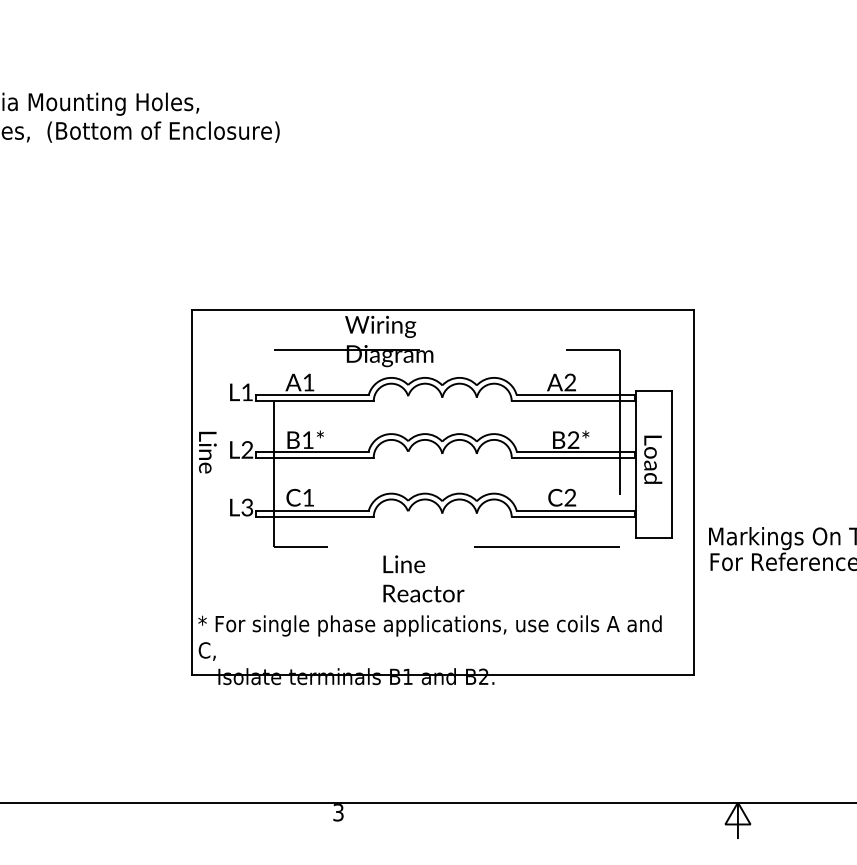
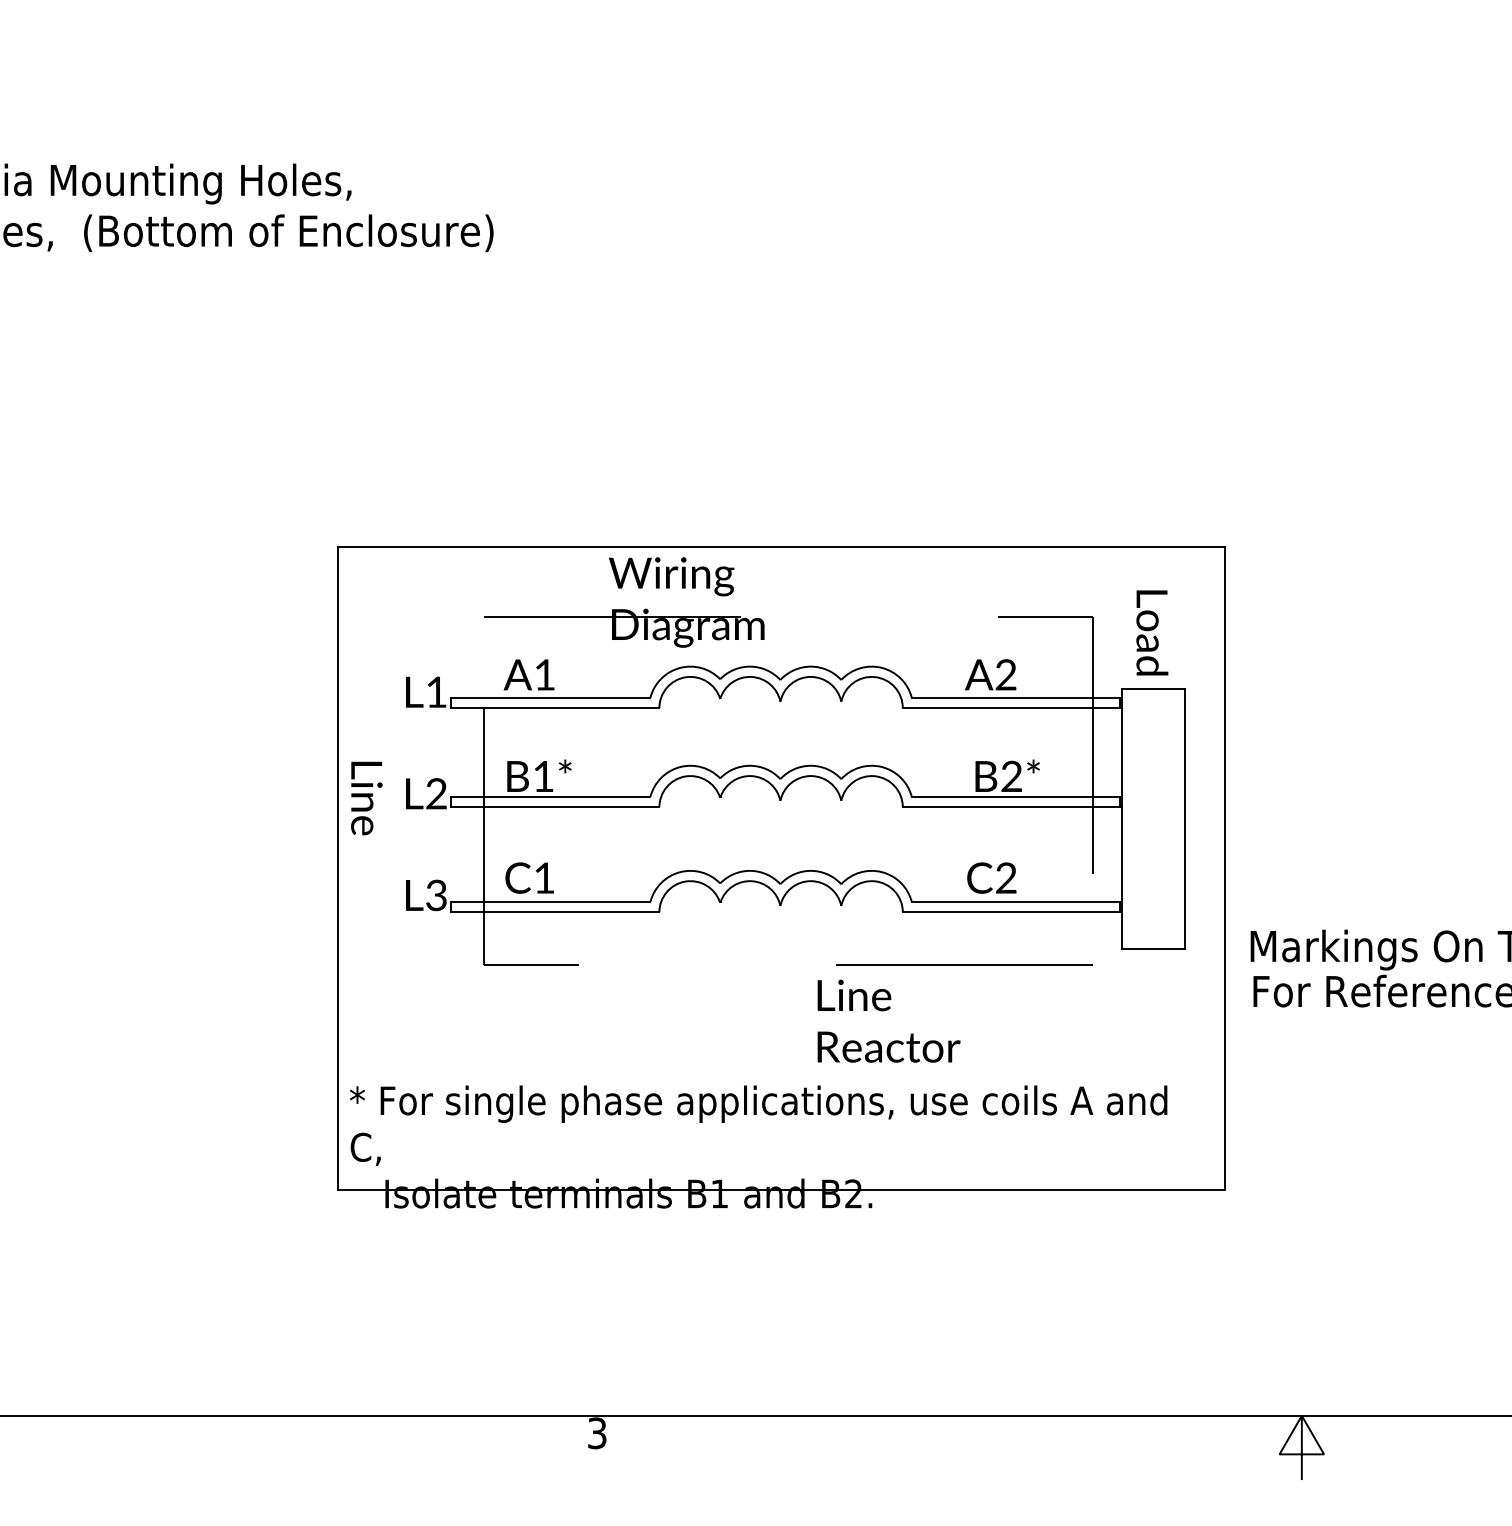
text: (653, 459) -> (1152, 632), moved
text: (423, 578) -> (888, 1020), moved

